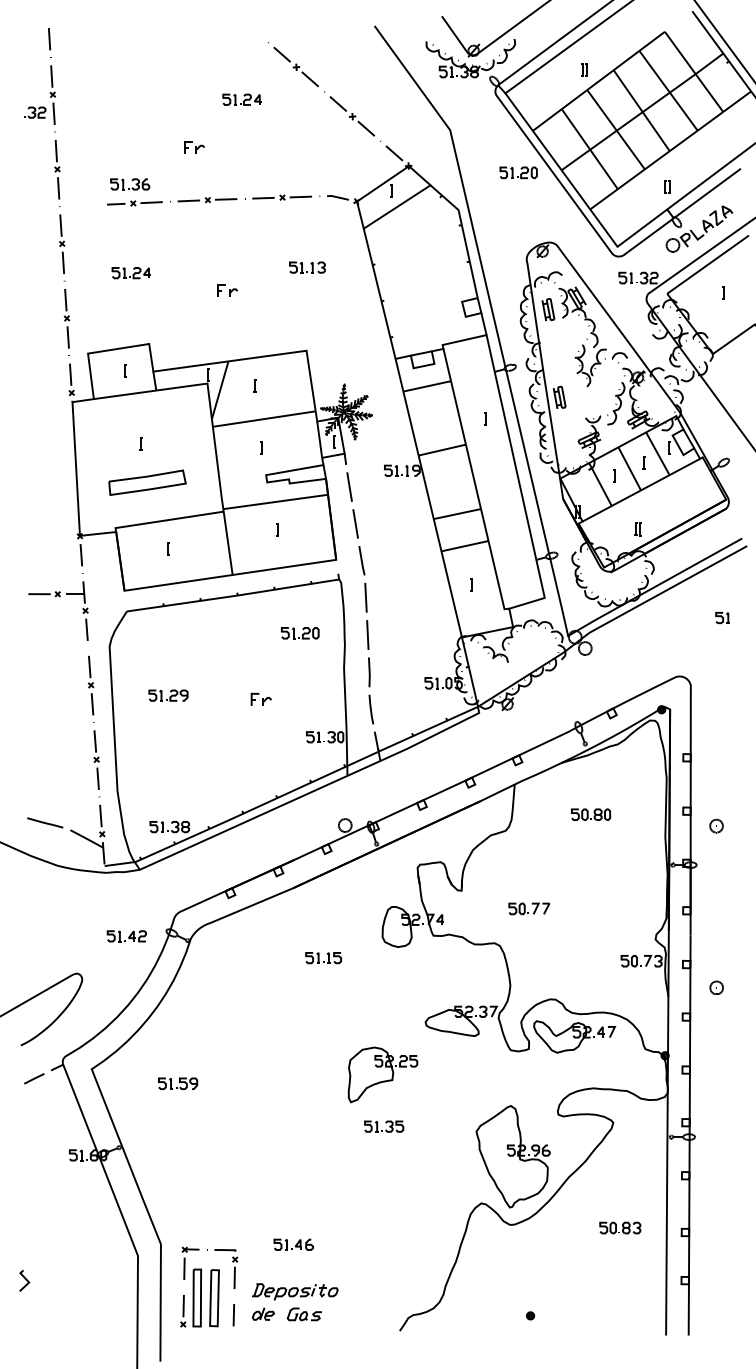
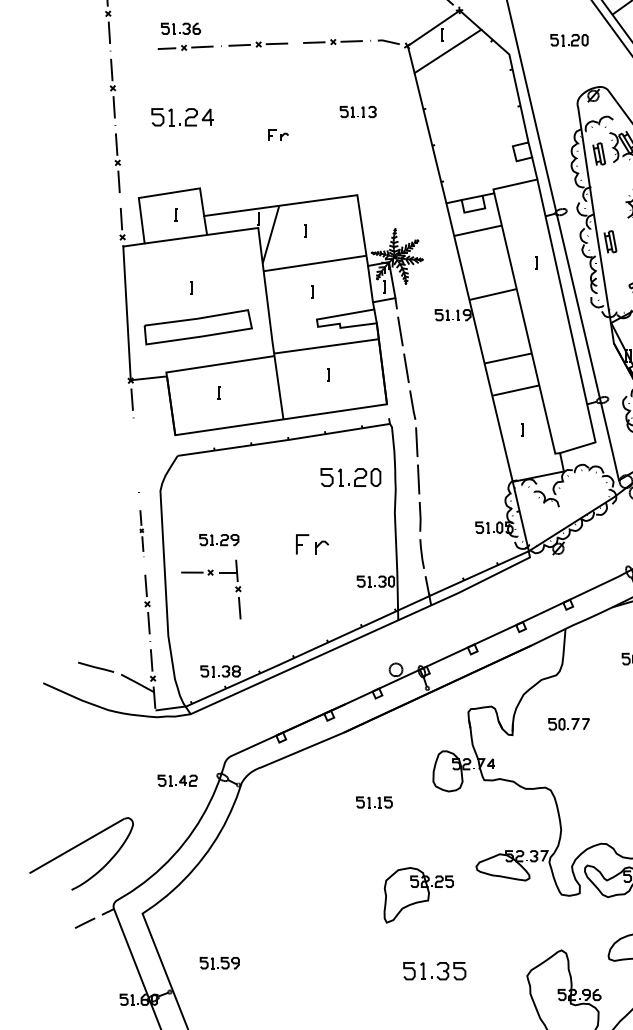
part: (518, 172) -> (569, 39), moved
part: (130, 273) -> (181, 117), size x1.6
part: (147, 482) -> (198, 326), size x1.4
part: (59, 597) -> (212, 575), moved
part: (300, 633) -> (351, 477), size x1.6
part: (90, 688) -> (141, 532), size x0.7
part: (260, 698) -> (311, 542), size x1.6
part: (528, 908) -> (568, 723), moved
part: (382, 1074) -> (418, 894), moved
part: (178, 1083) -> (220, 962), moved
part: (384, 1126) -> (435, 970), size x1.6

